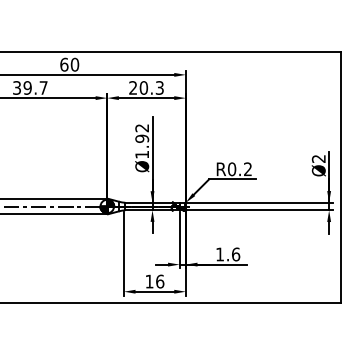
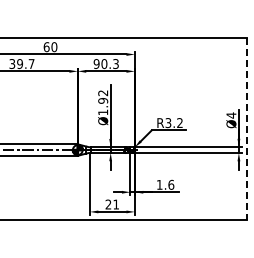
text: (132, 87) -> (96, 63), 20.3 -> 90.3
text: (318, 158) -> (231, 115), Ø2 -> Ø4
text: (232, 169) -> (168, 123), R0.2 -> R3.2
line: (340, 178) -> (247, 129), solid -> dashed
text: (155, 281) -> (112, 204), 16 -> 21

